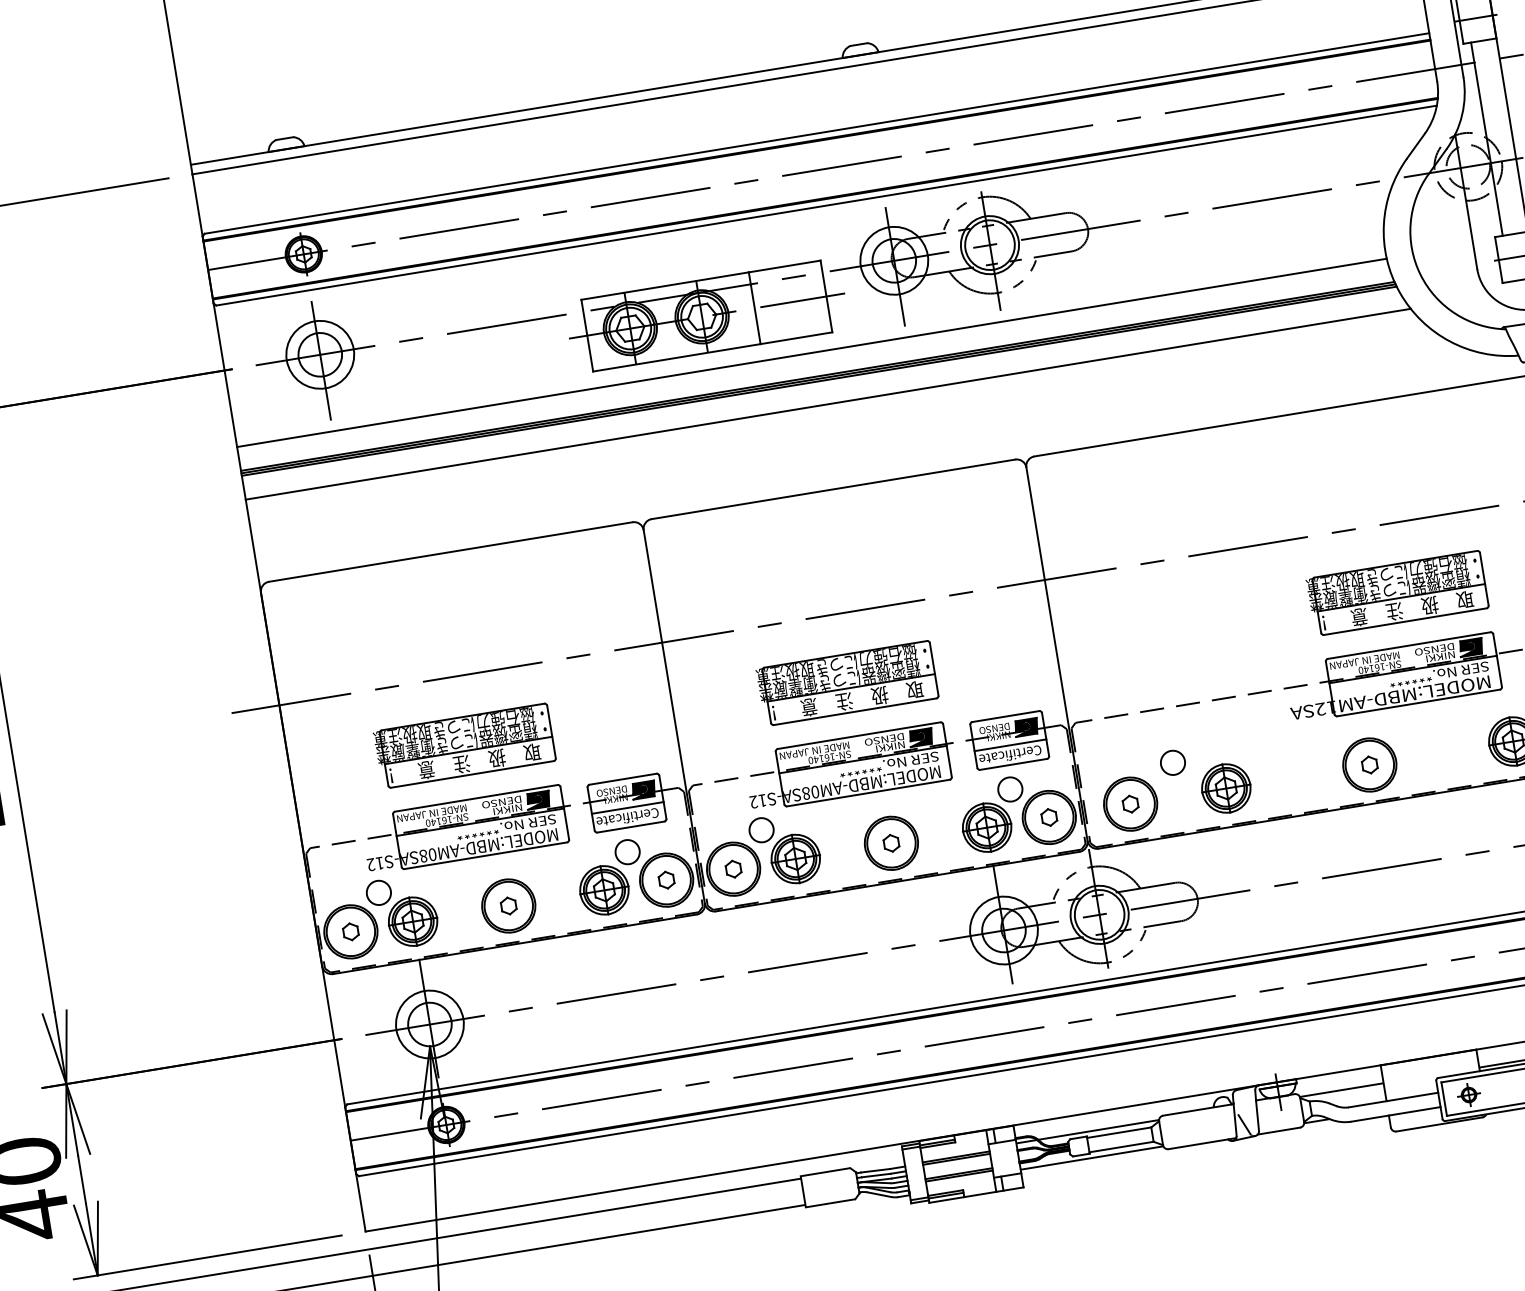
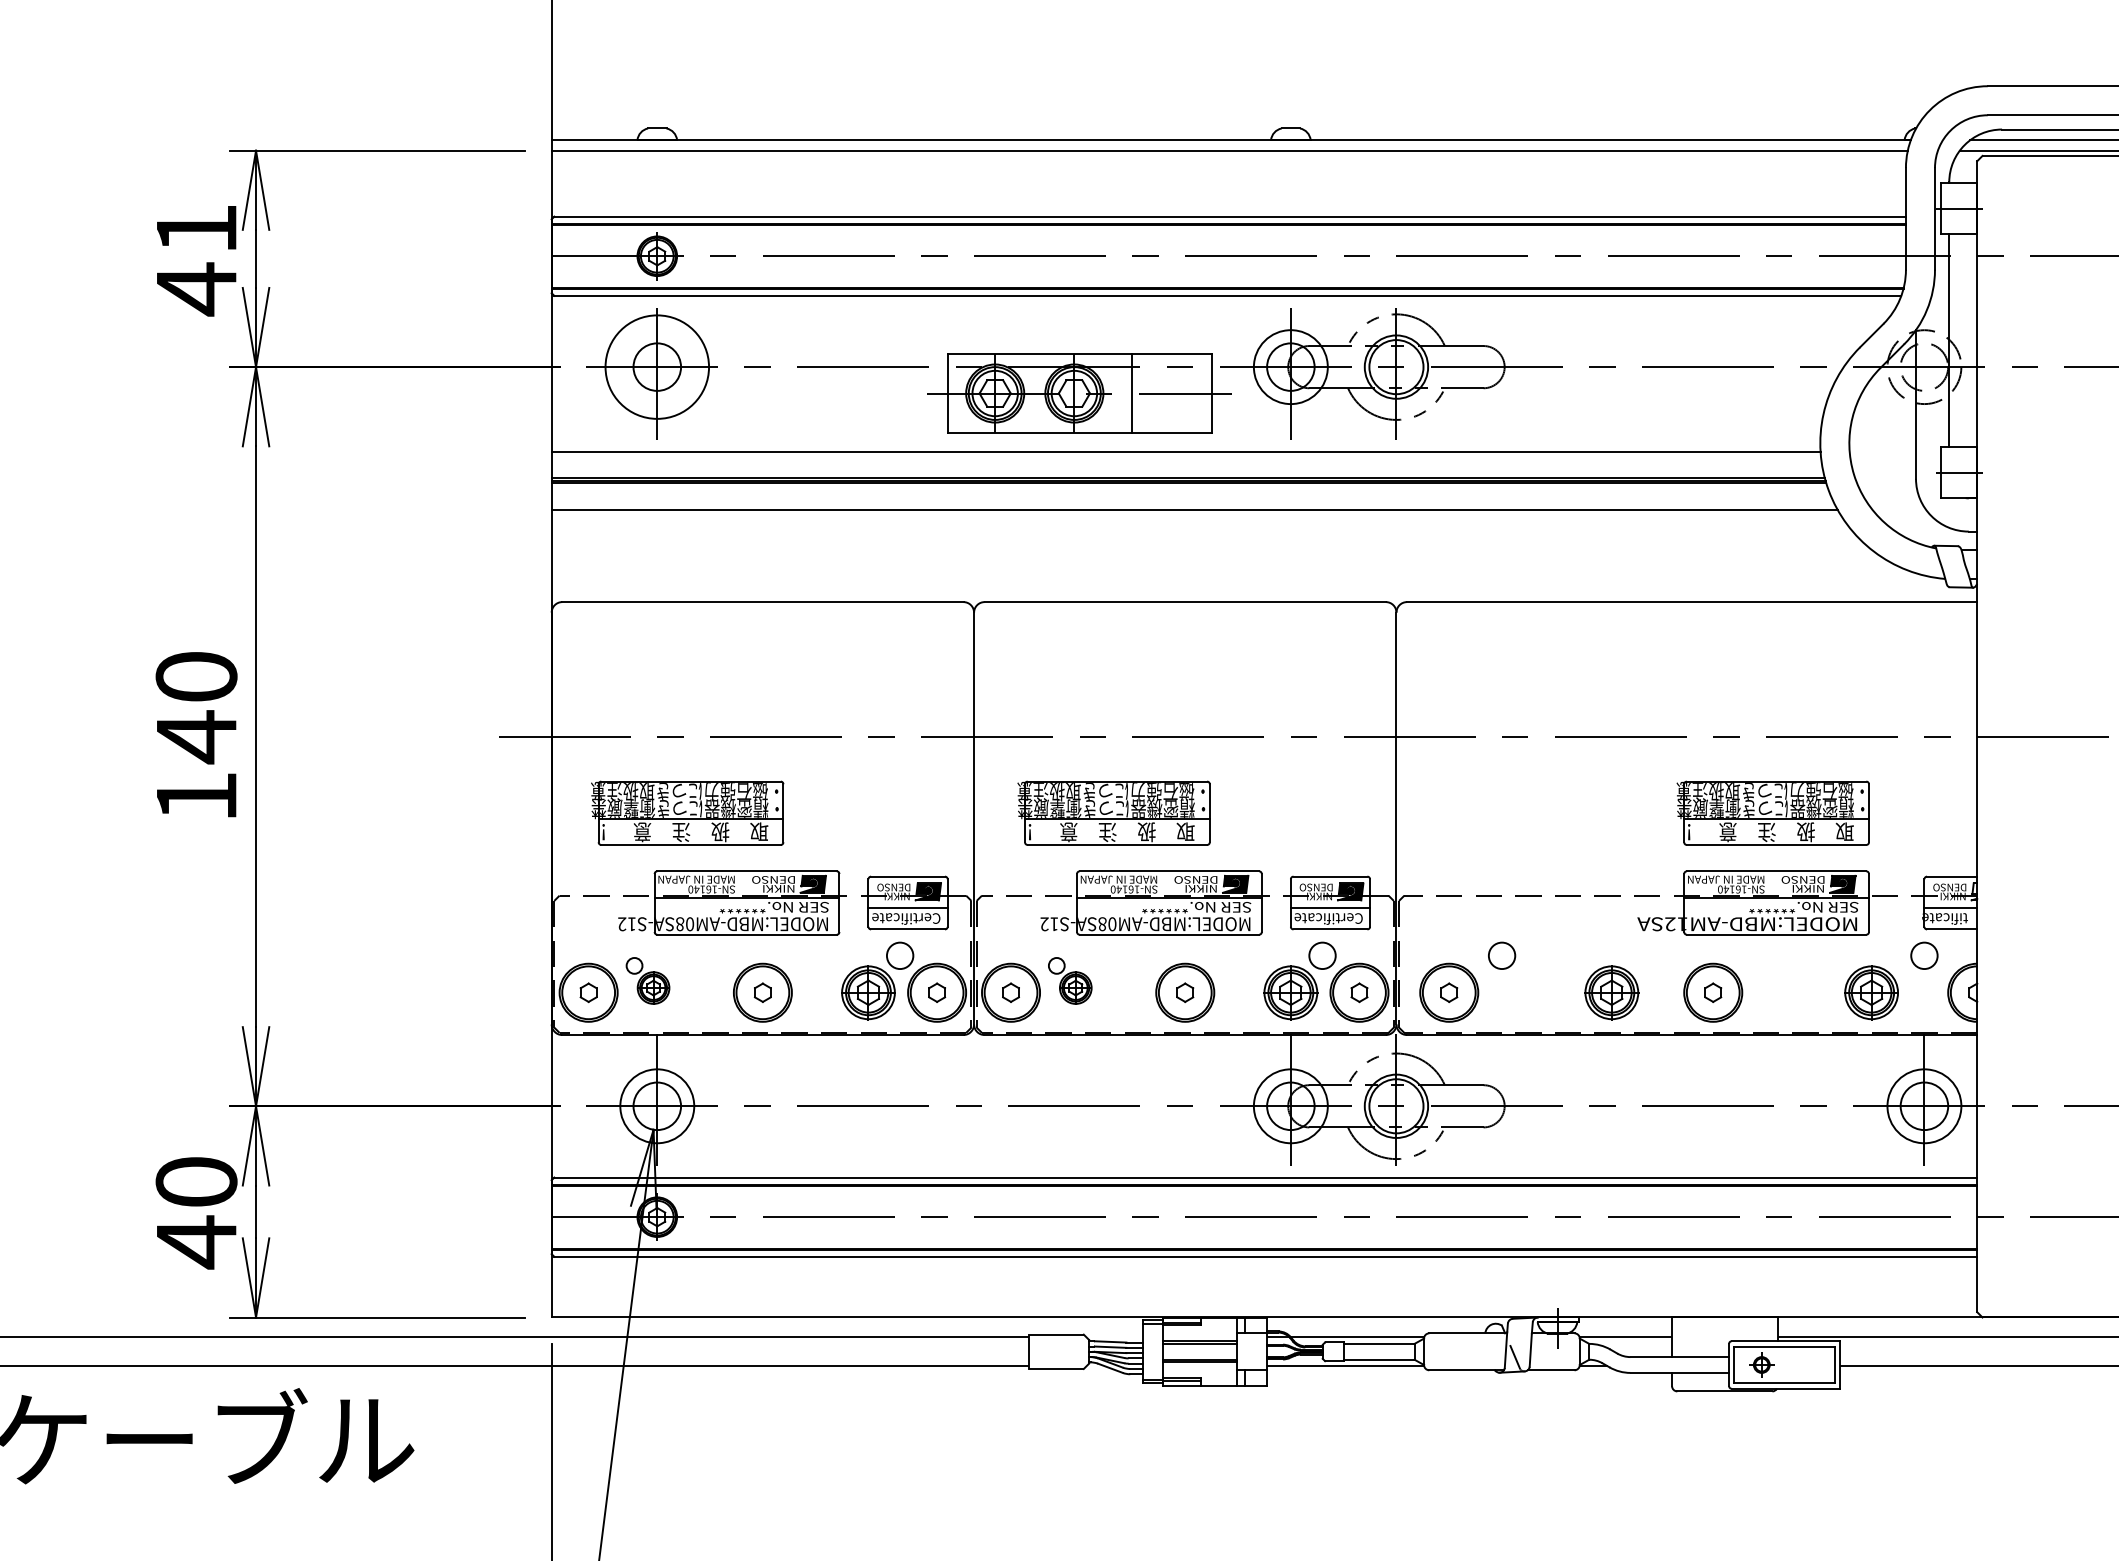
circle: (320, 355) -> (657, 367), size x1.4
part: (846, 682) -> (1113, 812), moved
part: (464, 745) -> (687, 812), moved
part: (1225, 788) -> (1611, 992), moved
part: (784, 849) -> (1069, 980), size x0.6
part: (402, 912) -> (647, 980), size x0.6

